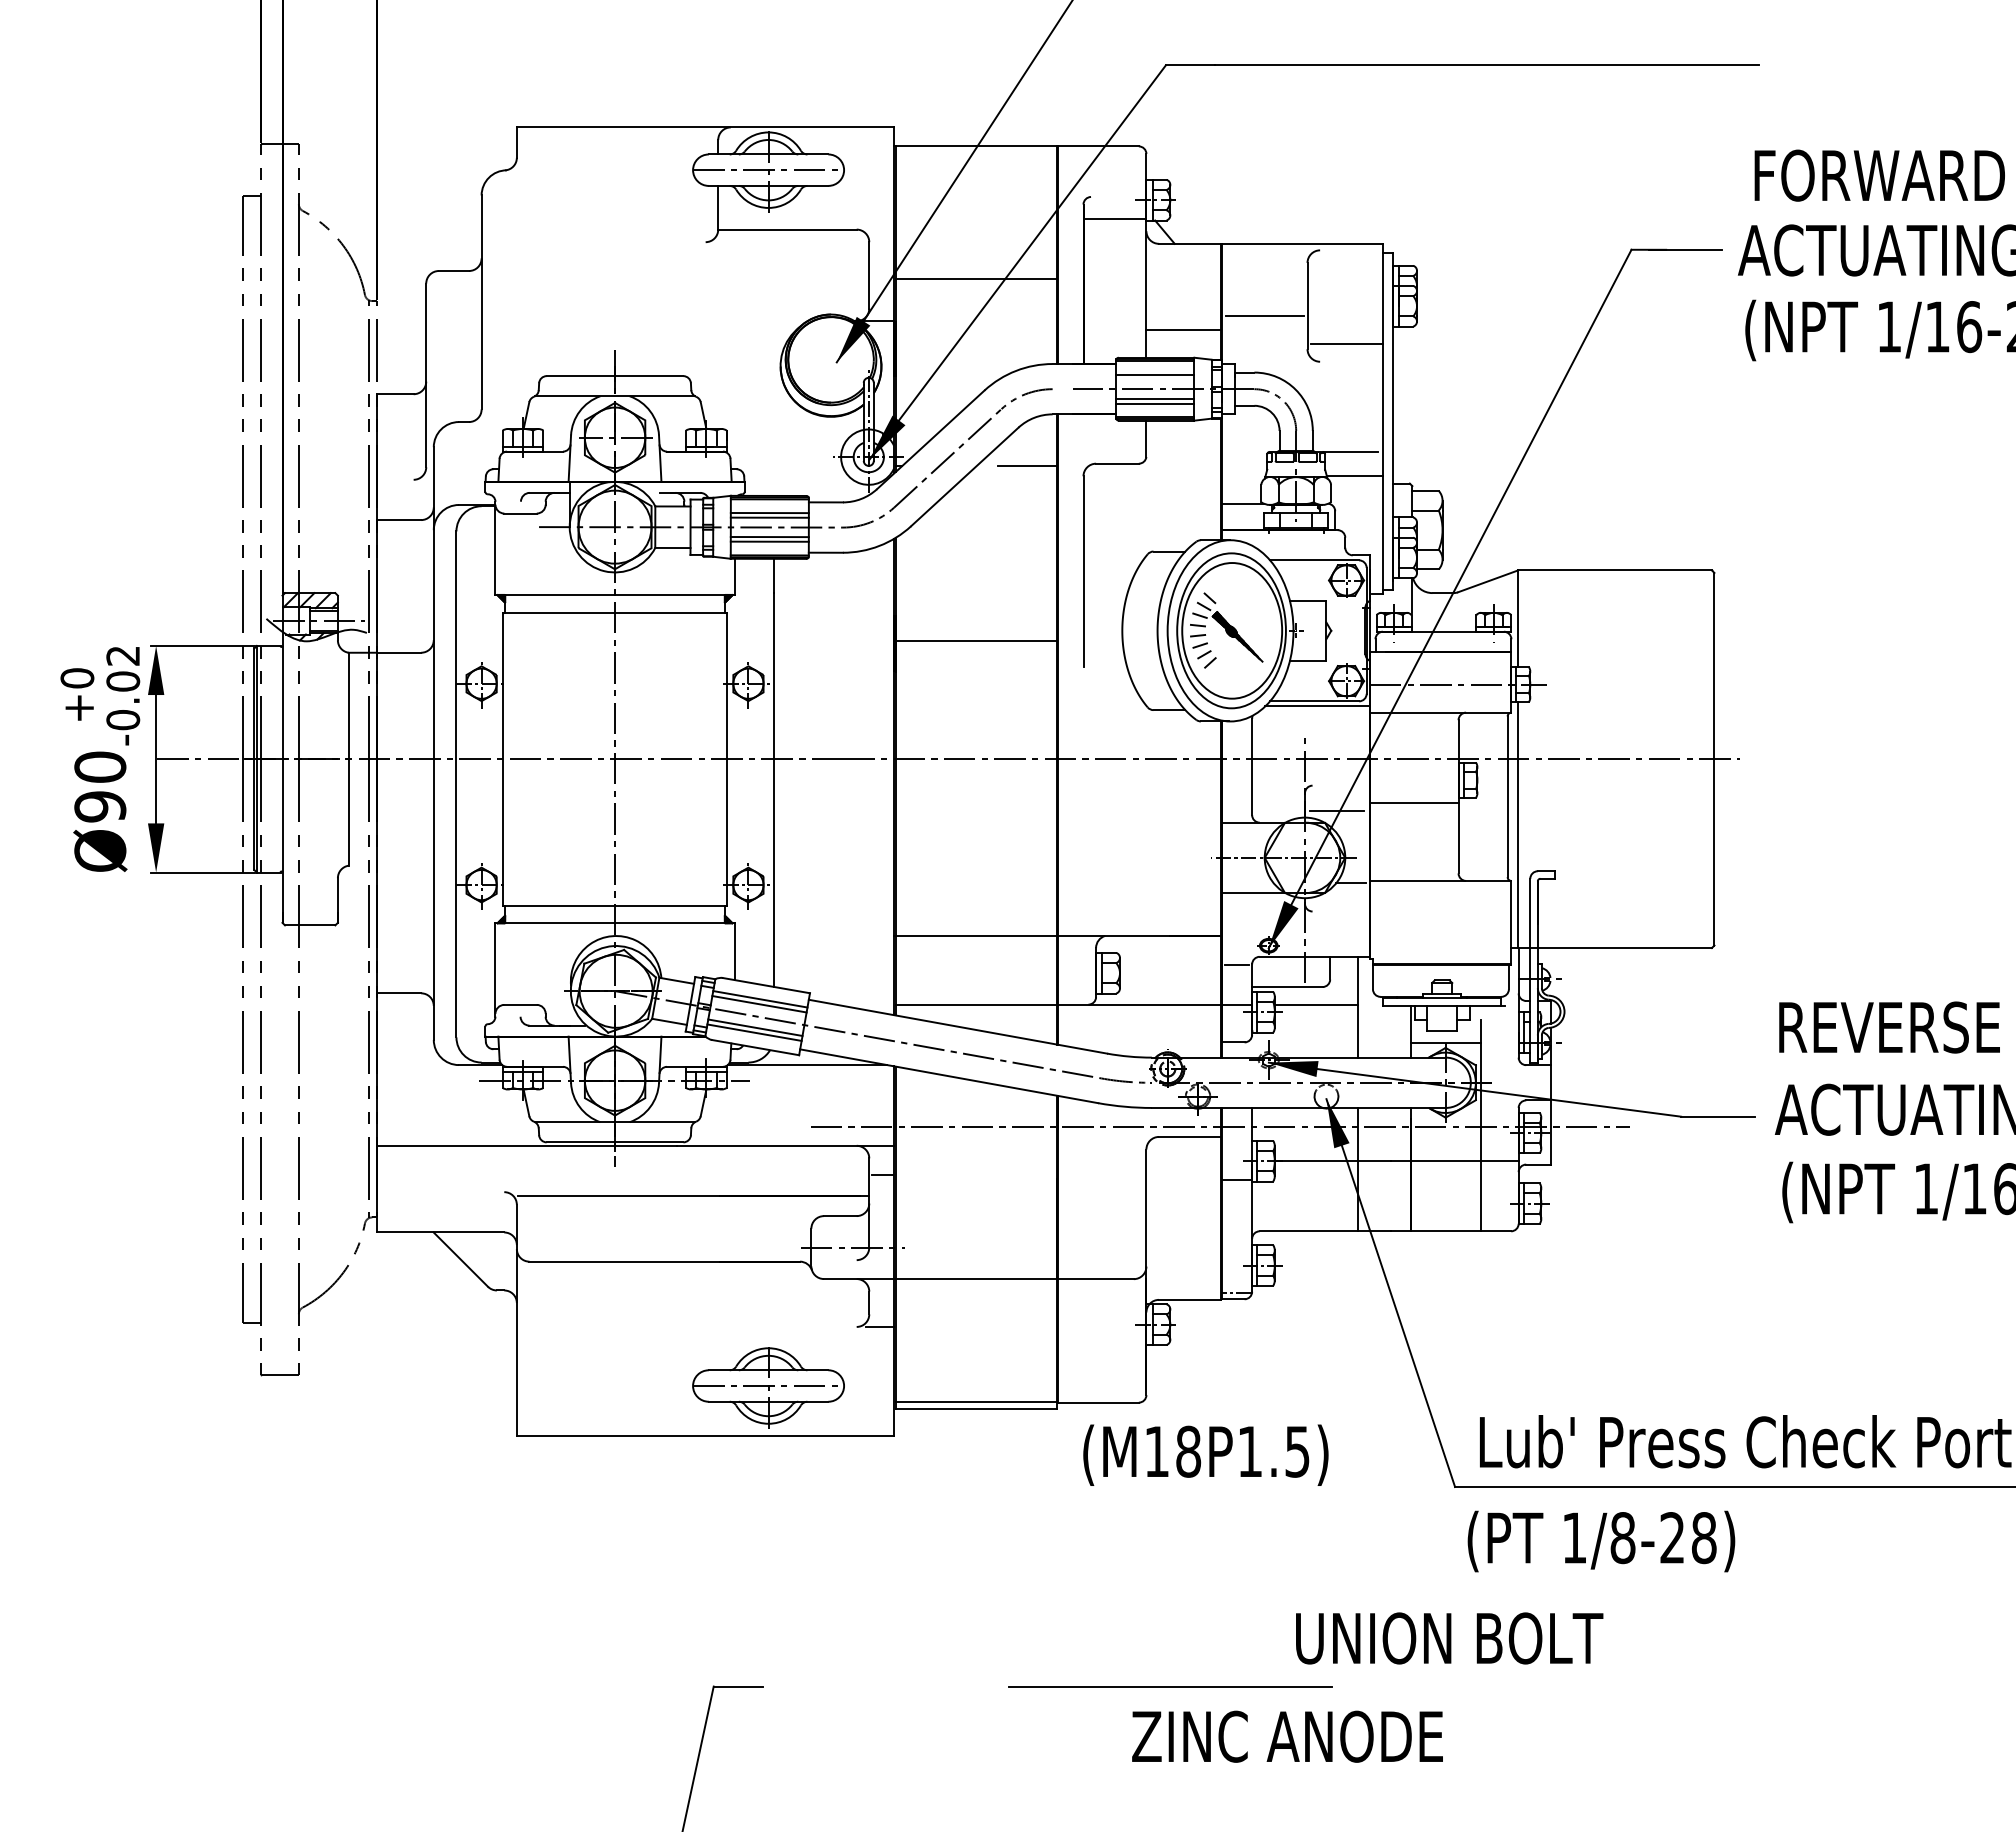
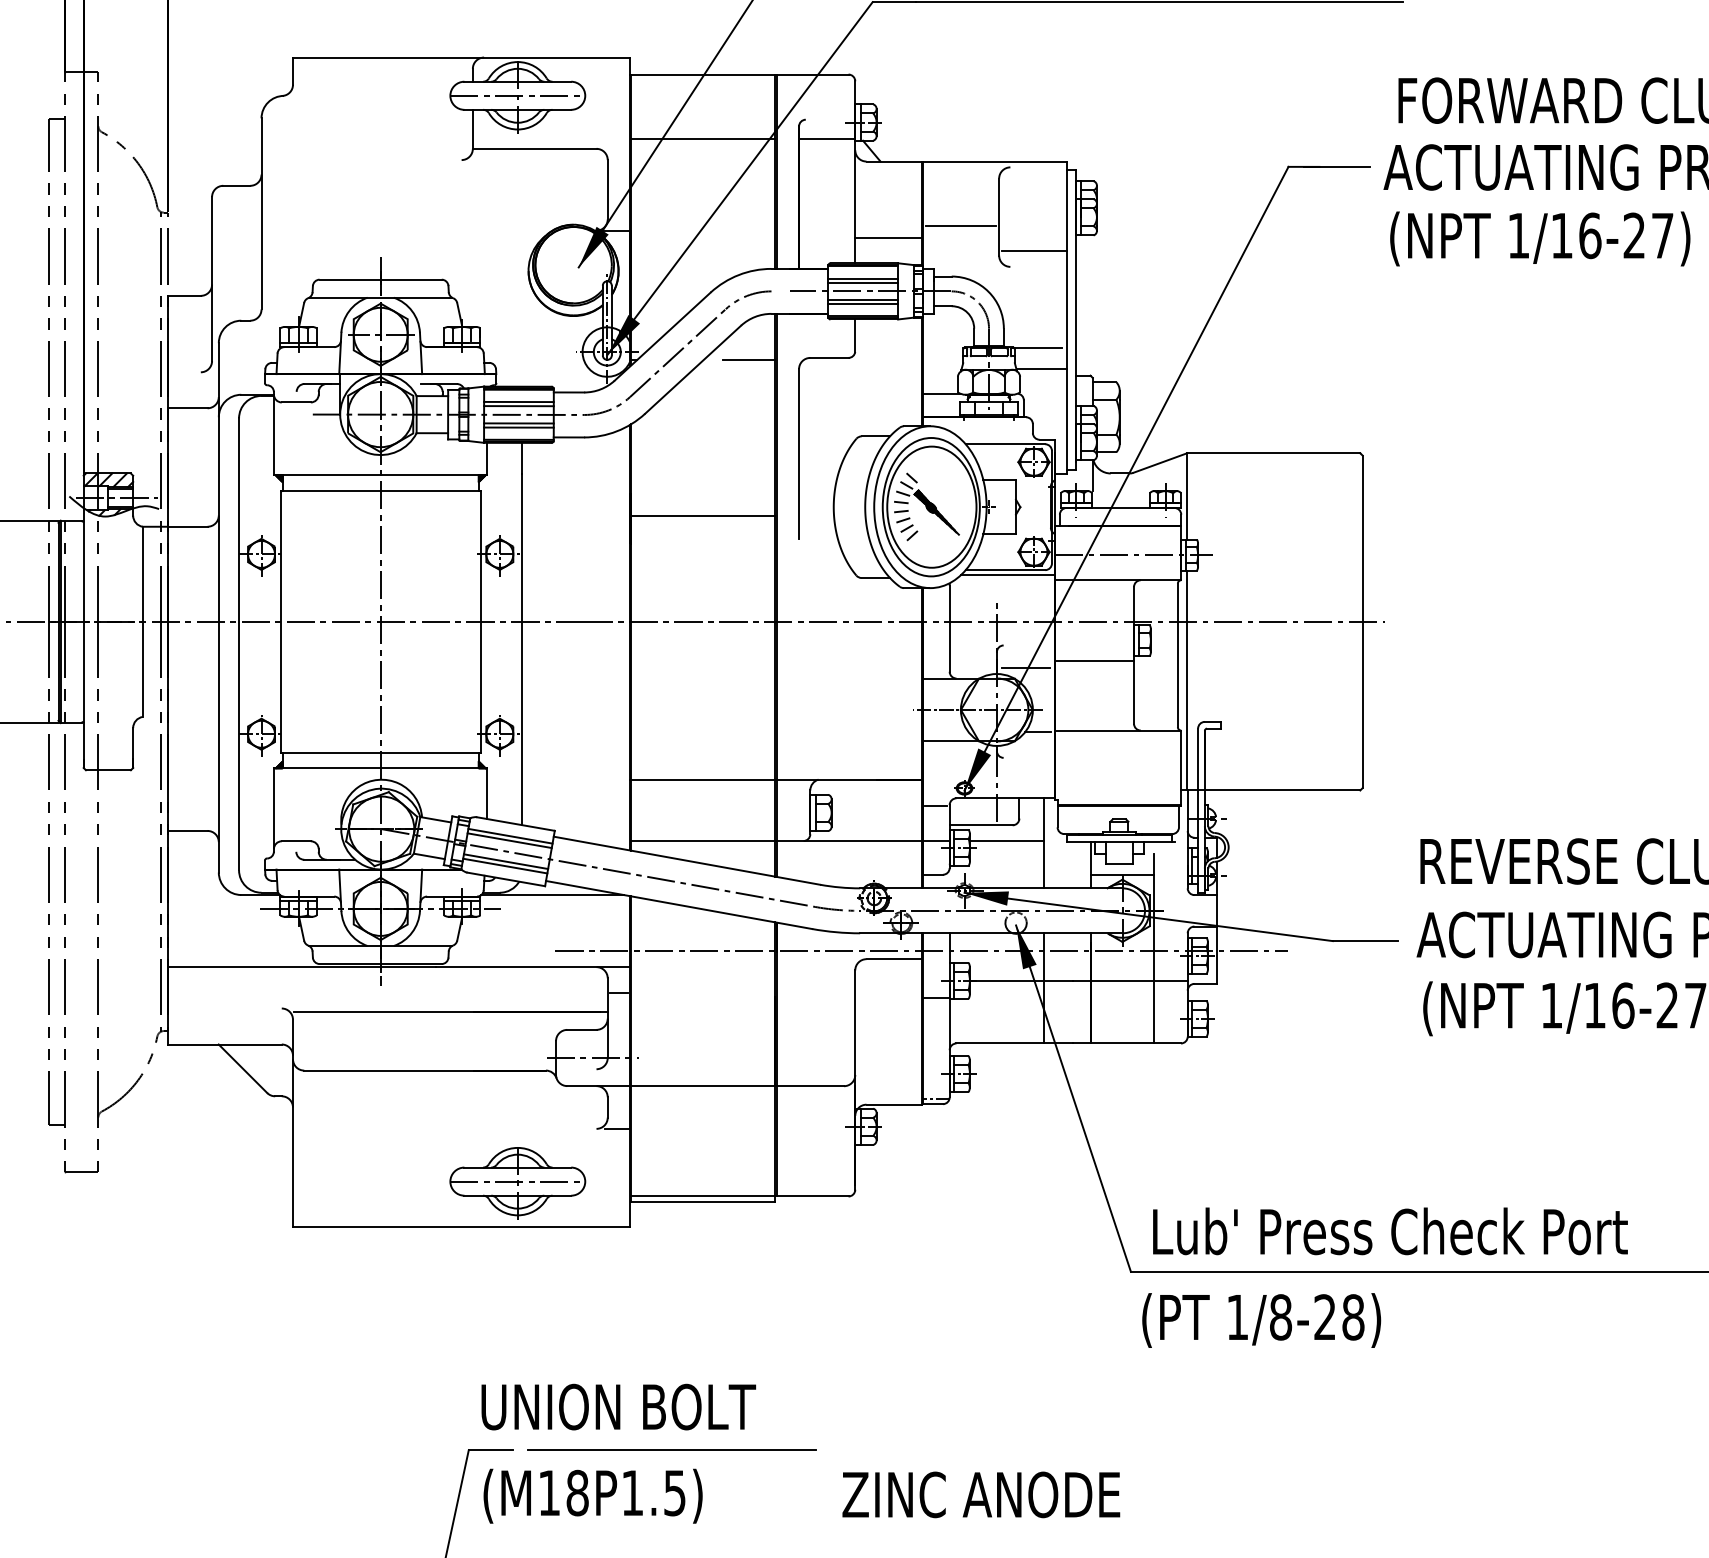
line: (976, 278) -> (703, 138), moved
line: (1155, 379) -> (863, 282), added
text: (1205, 1454) -> (592, 1495), moved
text: (1449, 1638) -> (618, 1407), moved
line: (1170, 1686) -> (672, 1450), moved

